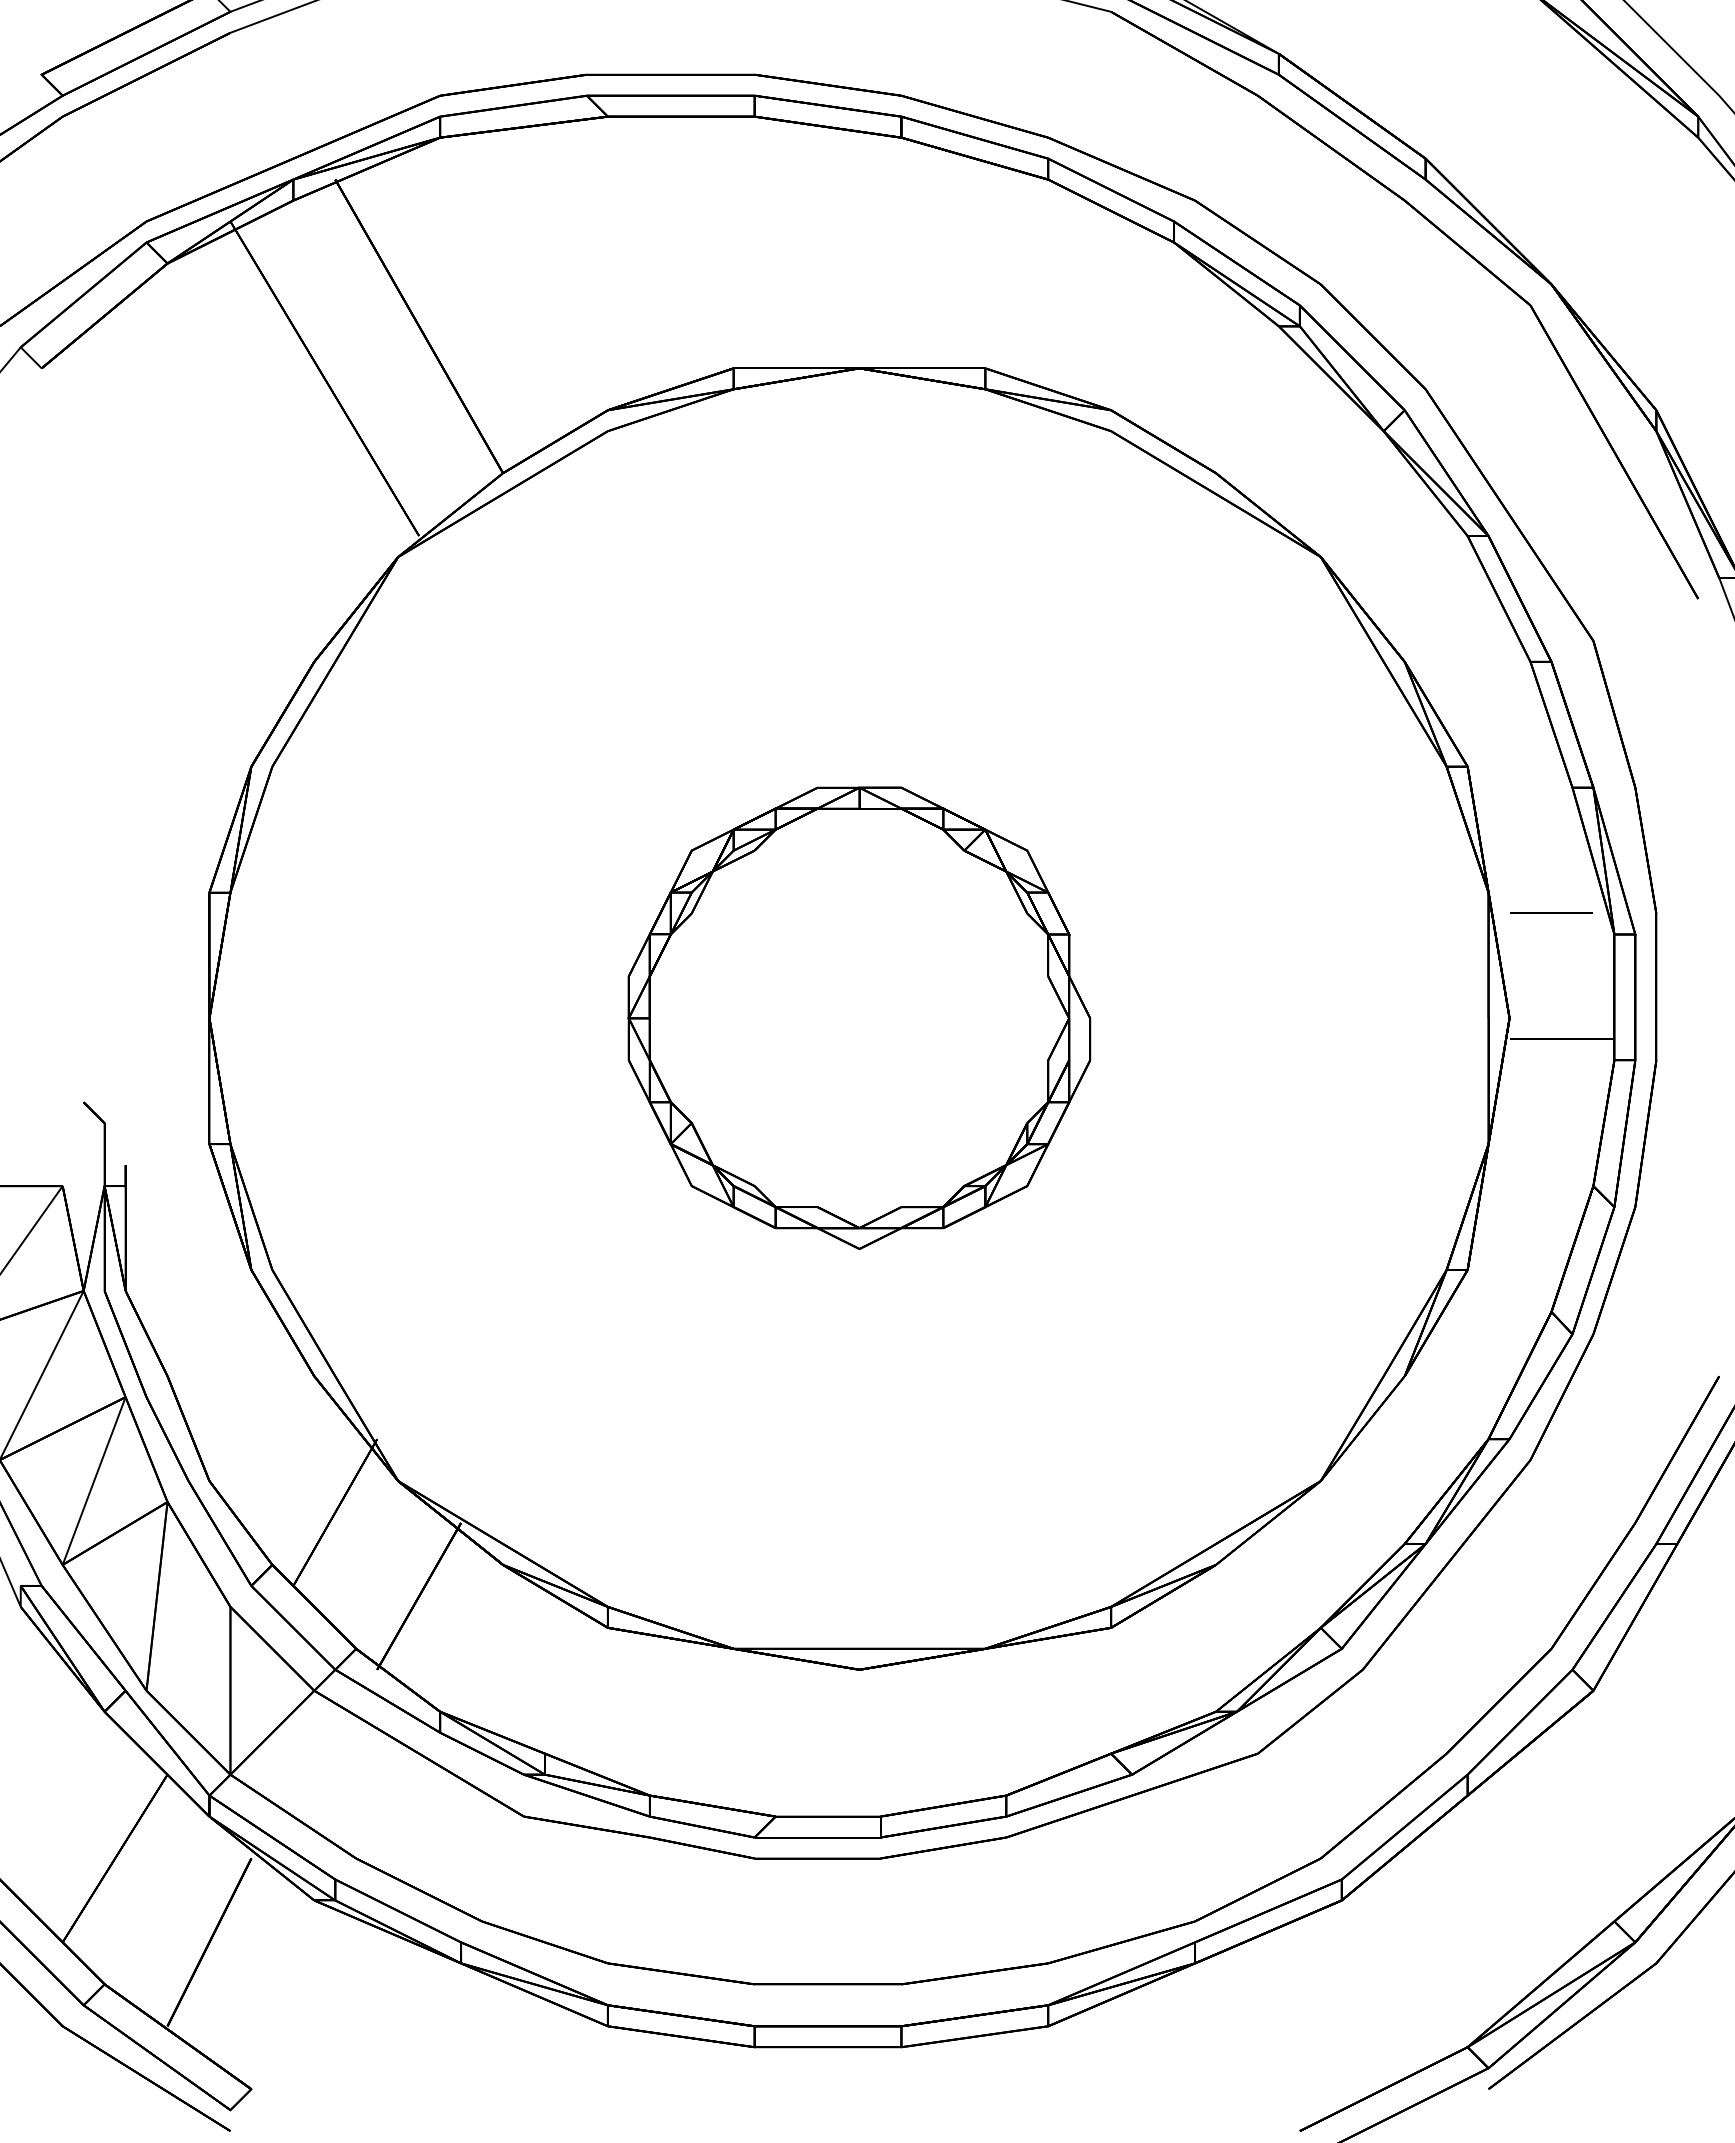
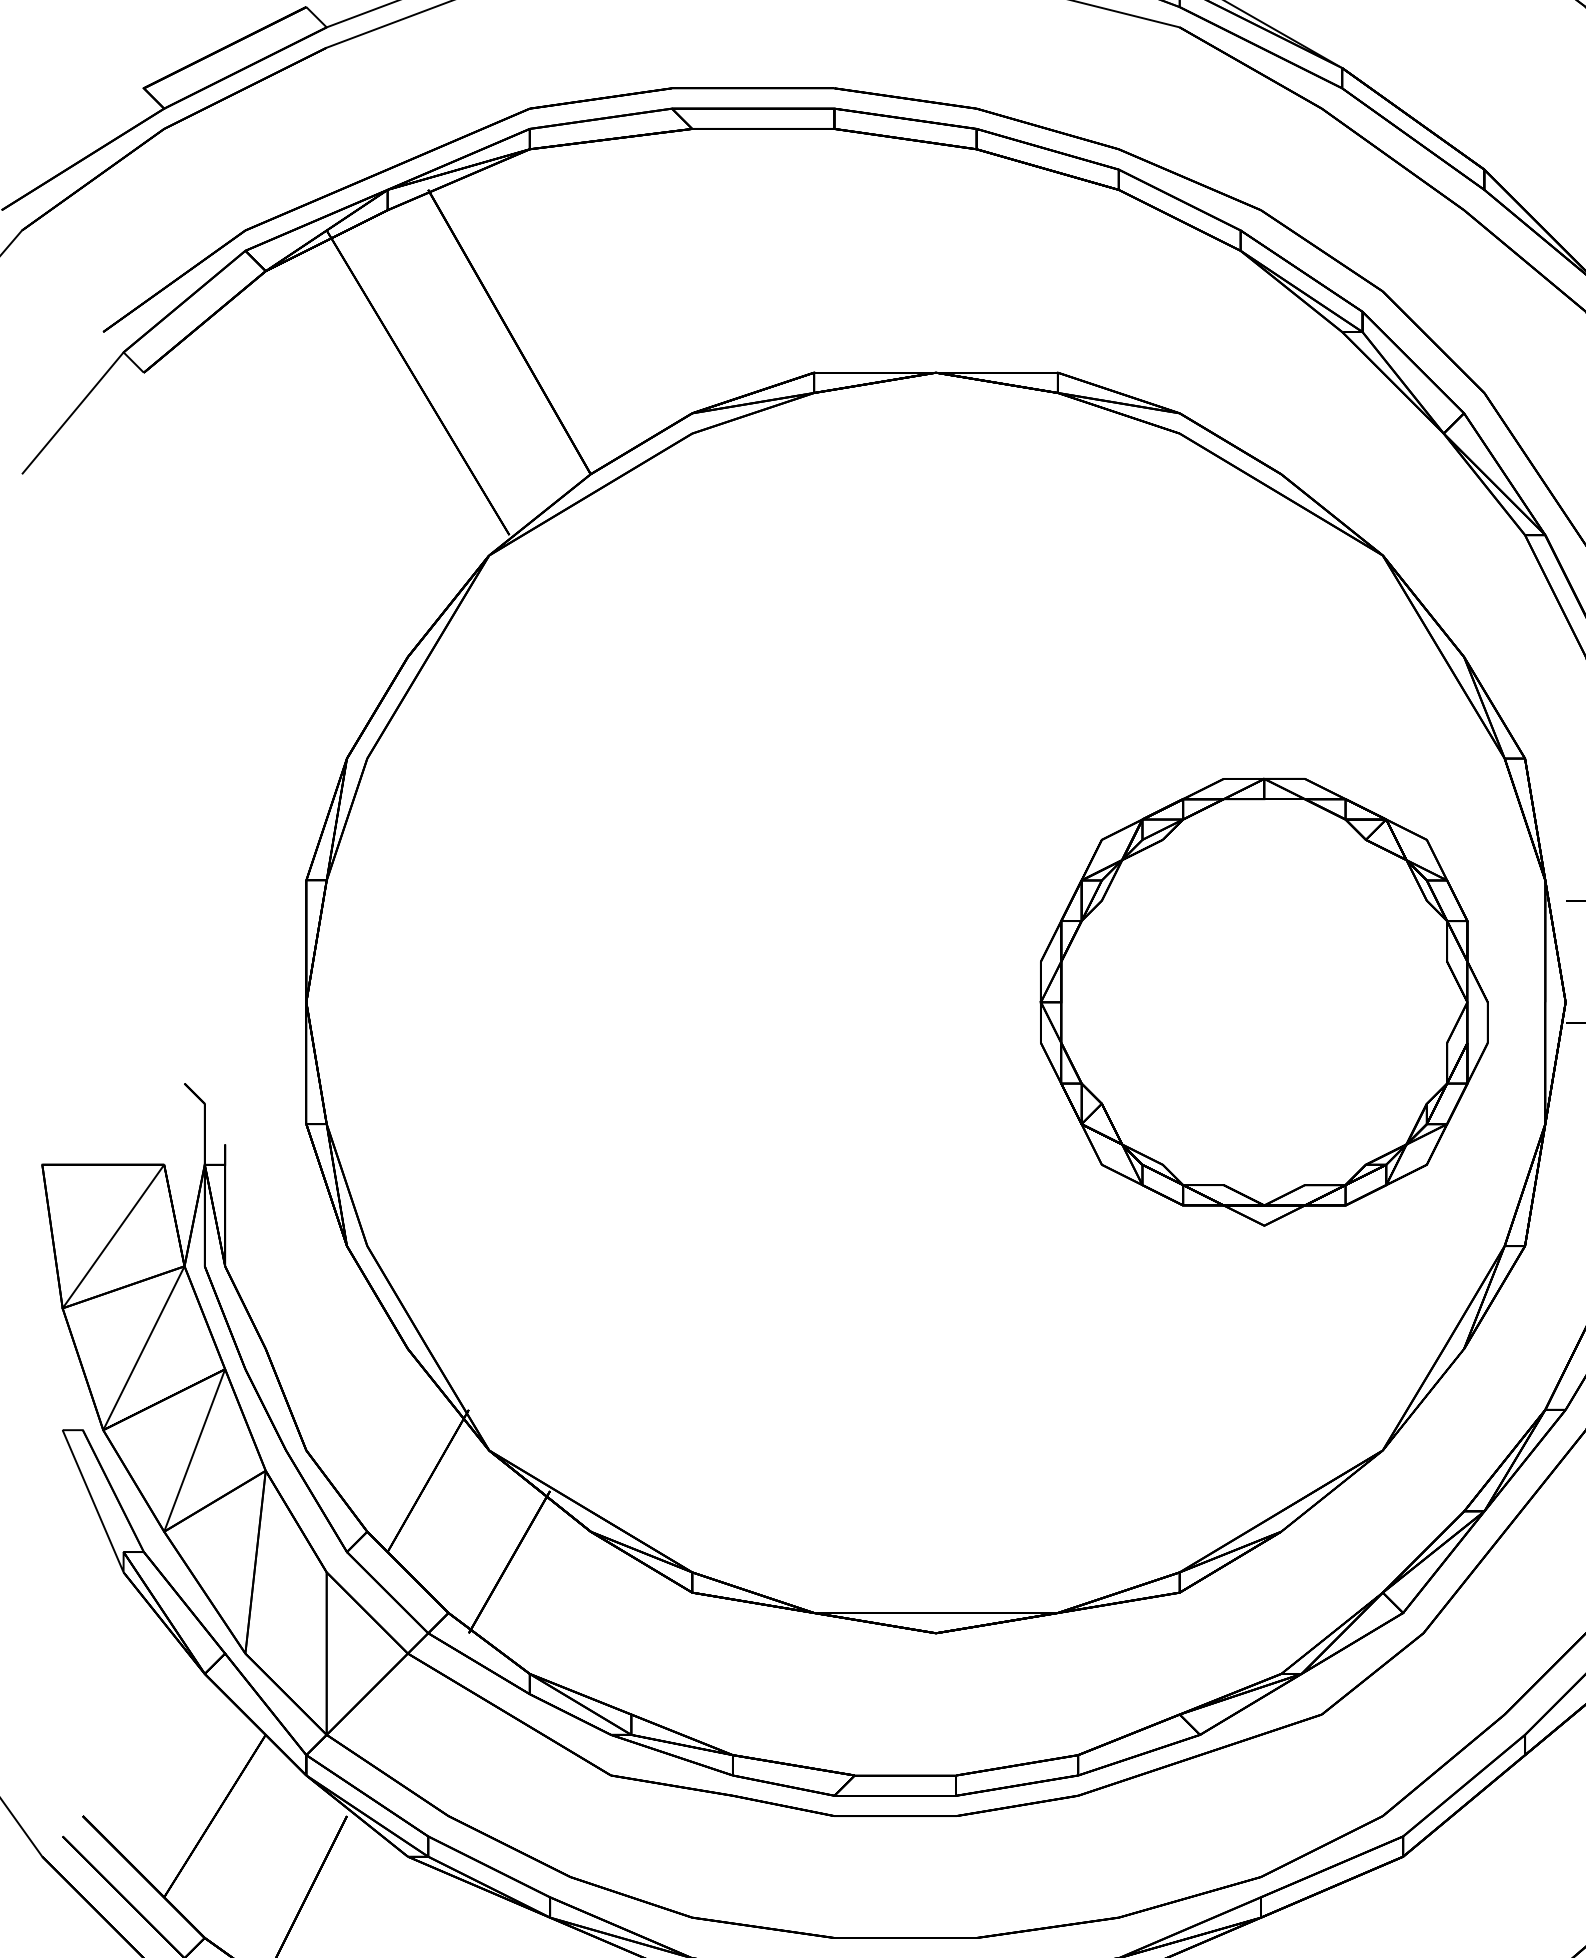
part: (859, 1017) -> (1264, 1001), moved

